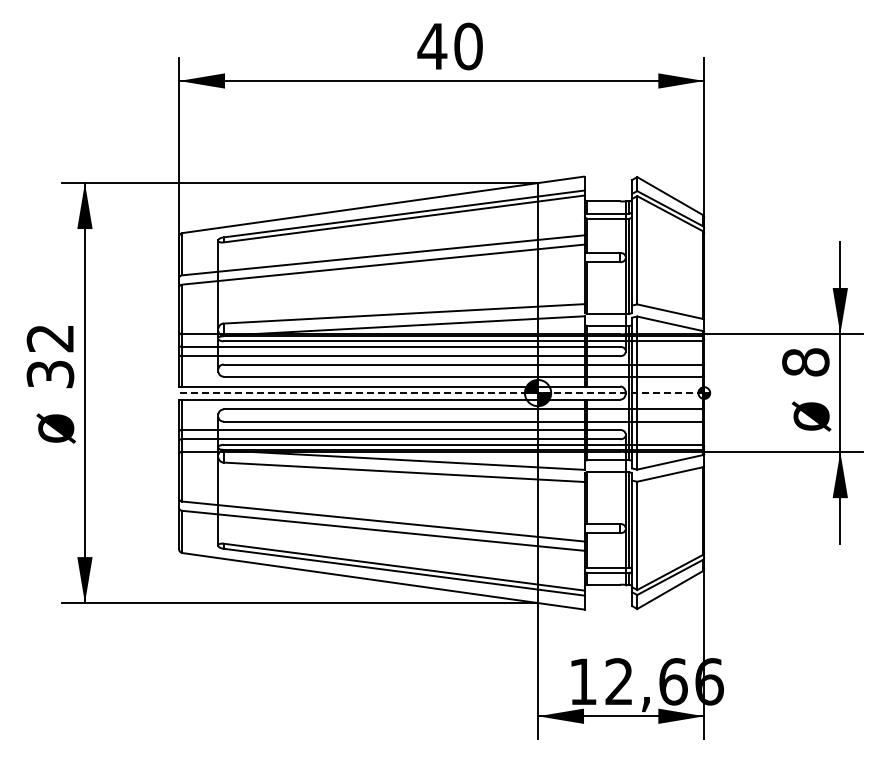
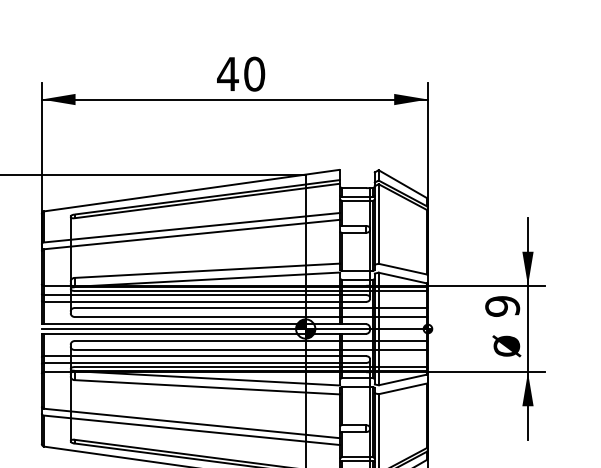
text: (805, 362) -> (502, 306), 8 -> 9
line: (441, 393) -> (234, 329), dashed -> solid

